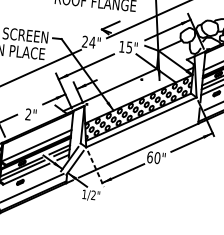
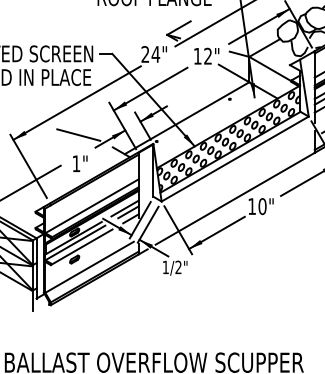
text: (129, 46) -> (207, 55), 15" -> 12"
line: (31, 93) -> (78, 134), added
text: (28, 114) -> (76, 163), 2" -> 1"
text: (150, 157) -> (252, 206), 60" -> 10"
line: (96, 169) -> (178, 230), dashed -> solid

